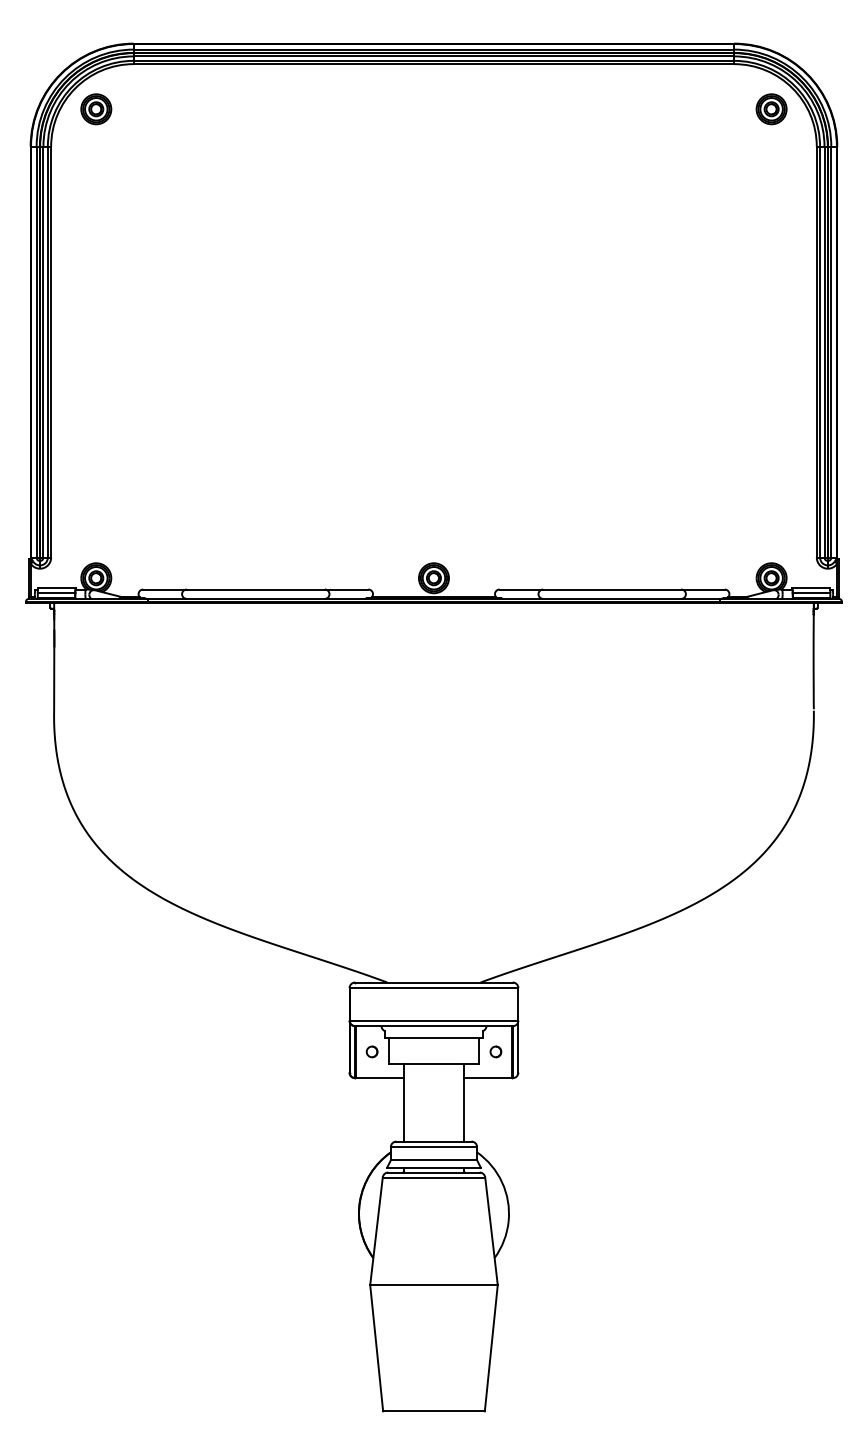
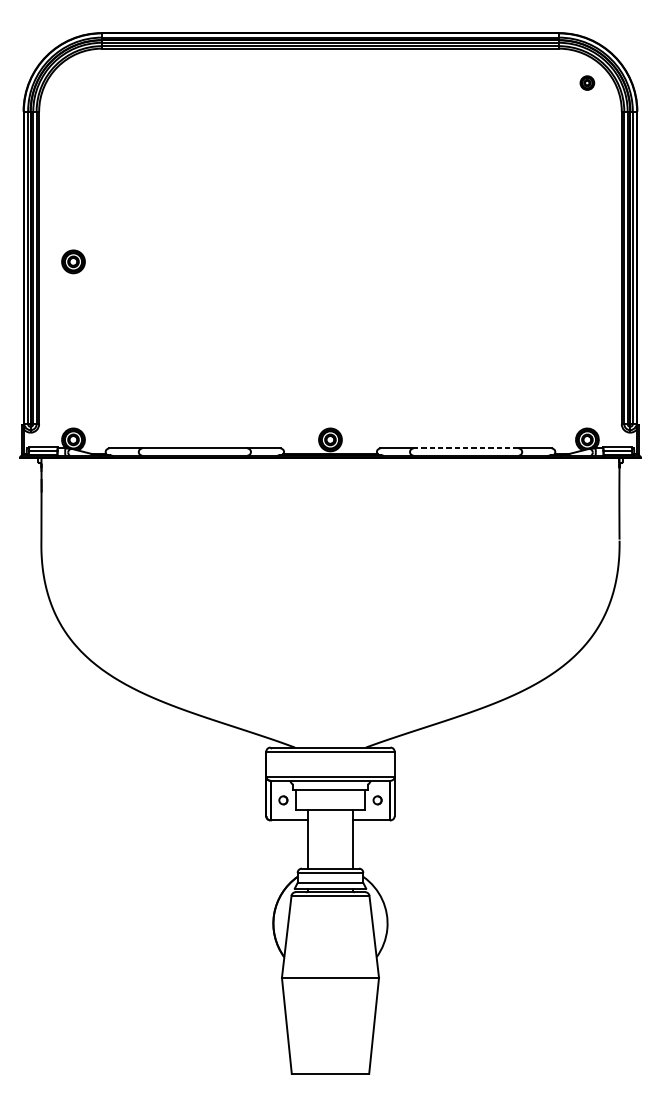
part: (96, 109) -> (73, 262), moved
part: (771, 109) -> (587, 83), size x0.6
line: (611, 589) -> (465, 448), solid -> dashed

